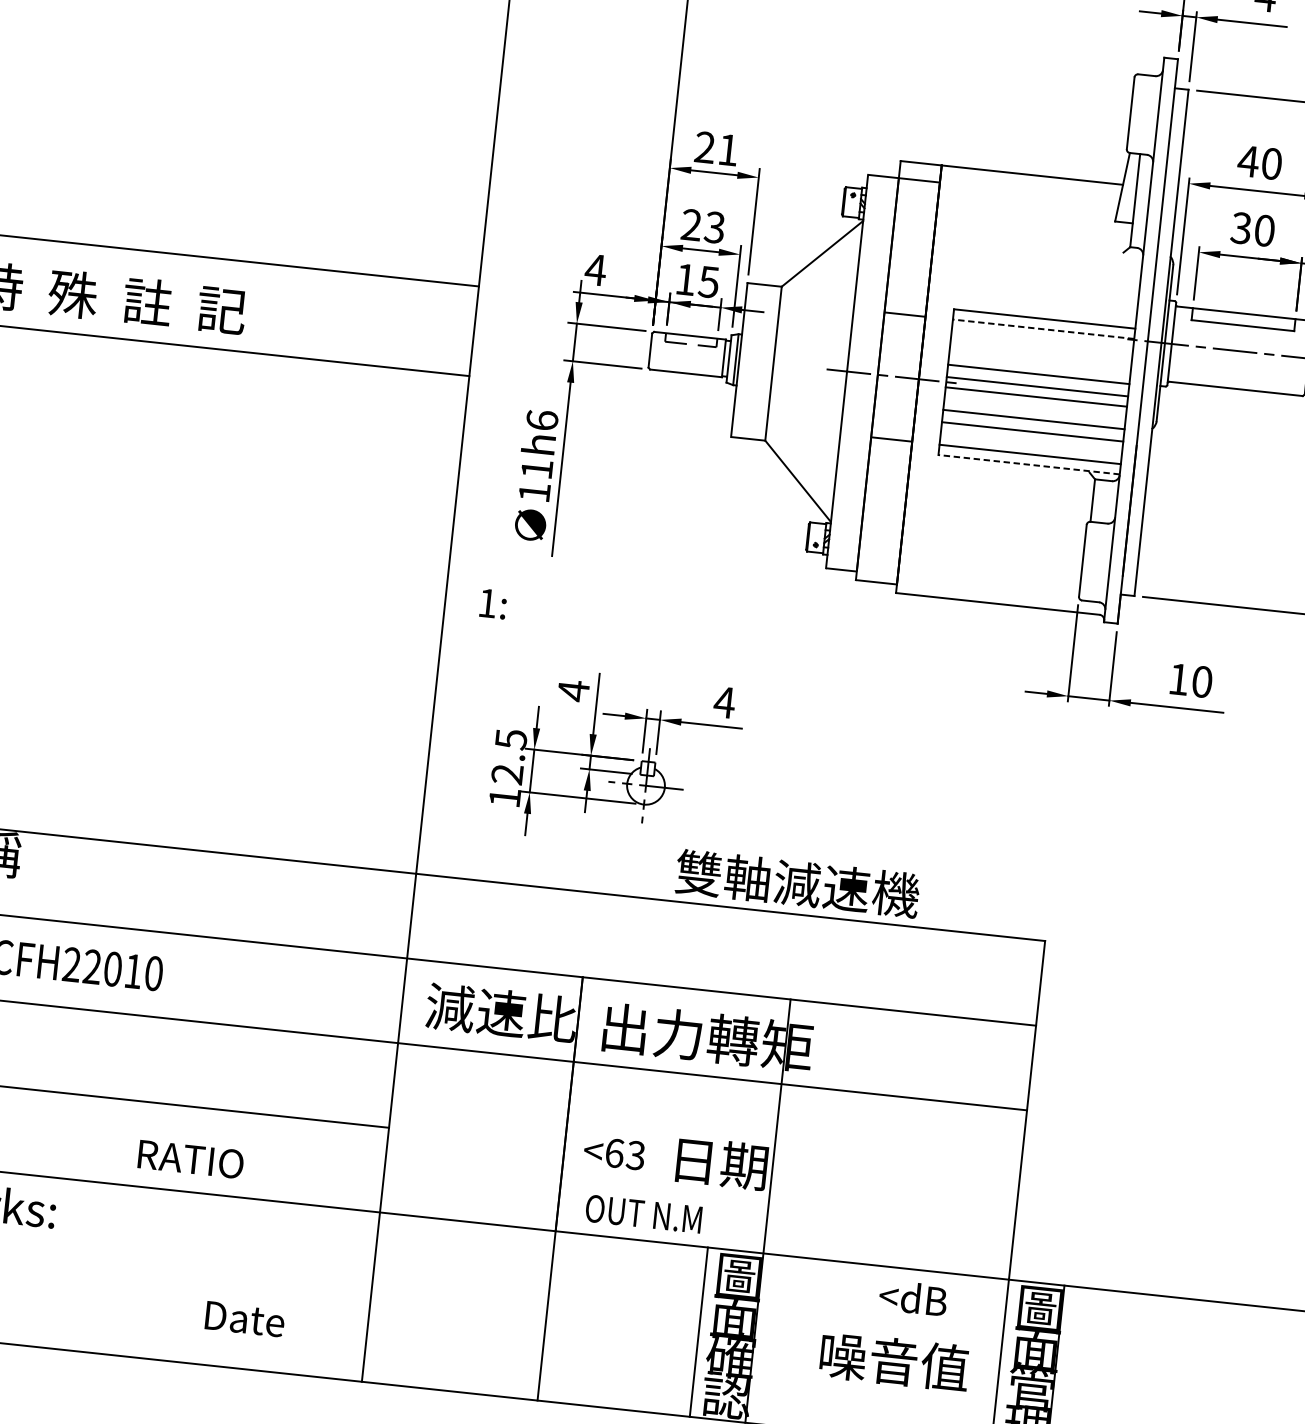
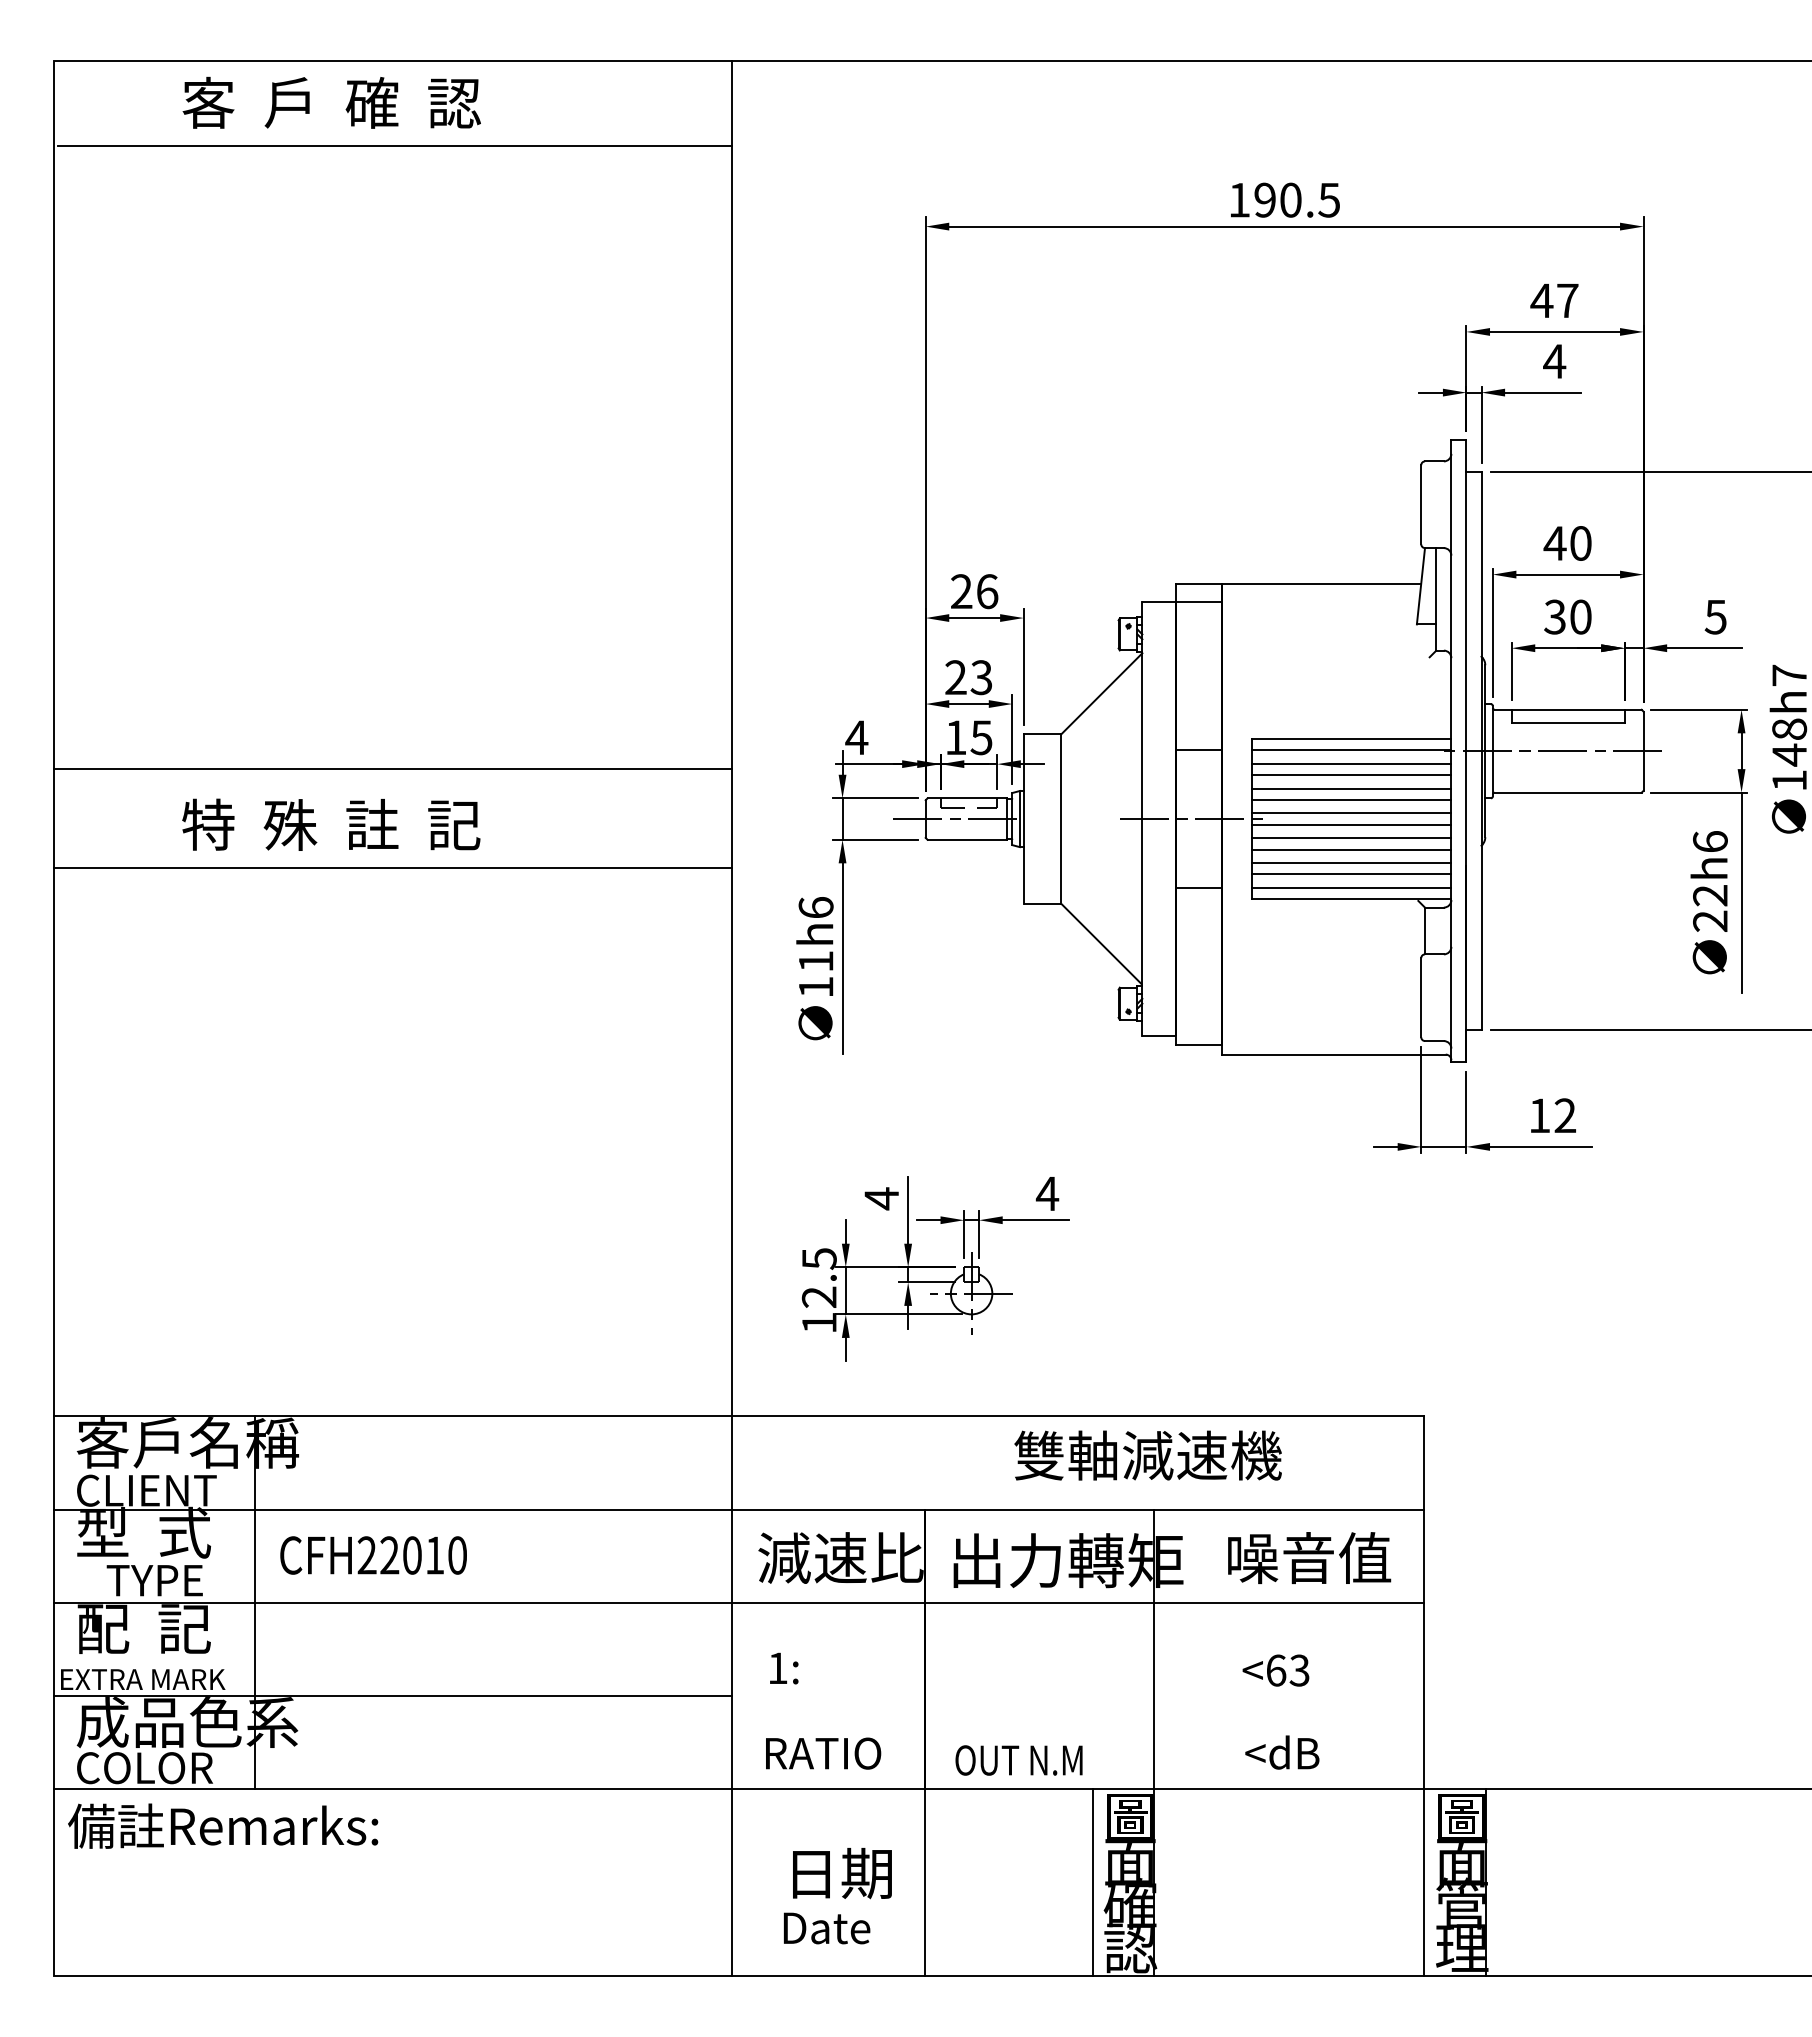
text: (728, 149) -> (987, 591), 21 -> 26
line: (1043, 329) -> (1351, 750), dashed -> solid
line: (1042, 341) -> (1351, 763), added
line: (1041, 351) -> (1351, 774), added
line: (676, 353) -> (954, 819), added
line: (1039, 364) -> (1351, 788), added
line: (1035, 409) -> (1351, 838), added
line: (1031, 442) -> (1351, 874), added
line: (1029, 464) -> (1351, 899), dashed -> solid
text: (493, 604) -> (784, 1668), moved
text: (1202, 681) -> (1565, 1115), 10 -> 12
text: (797, 883) -> (1147, 1455), moved
text: (614, 1153) -> (1275, 1670), moved
text: (191, 1159) -> (823, 1753), moved
text: (722, 1163) -> (842, 1873), moved
text: (913, 1298) -> (1282, 1752), moved
text: (245, 1319) -> (827, 1928), moved
text: (894, 1361) -> (1309, 1557), moved

